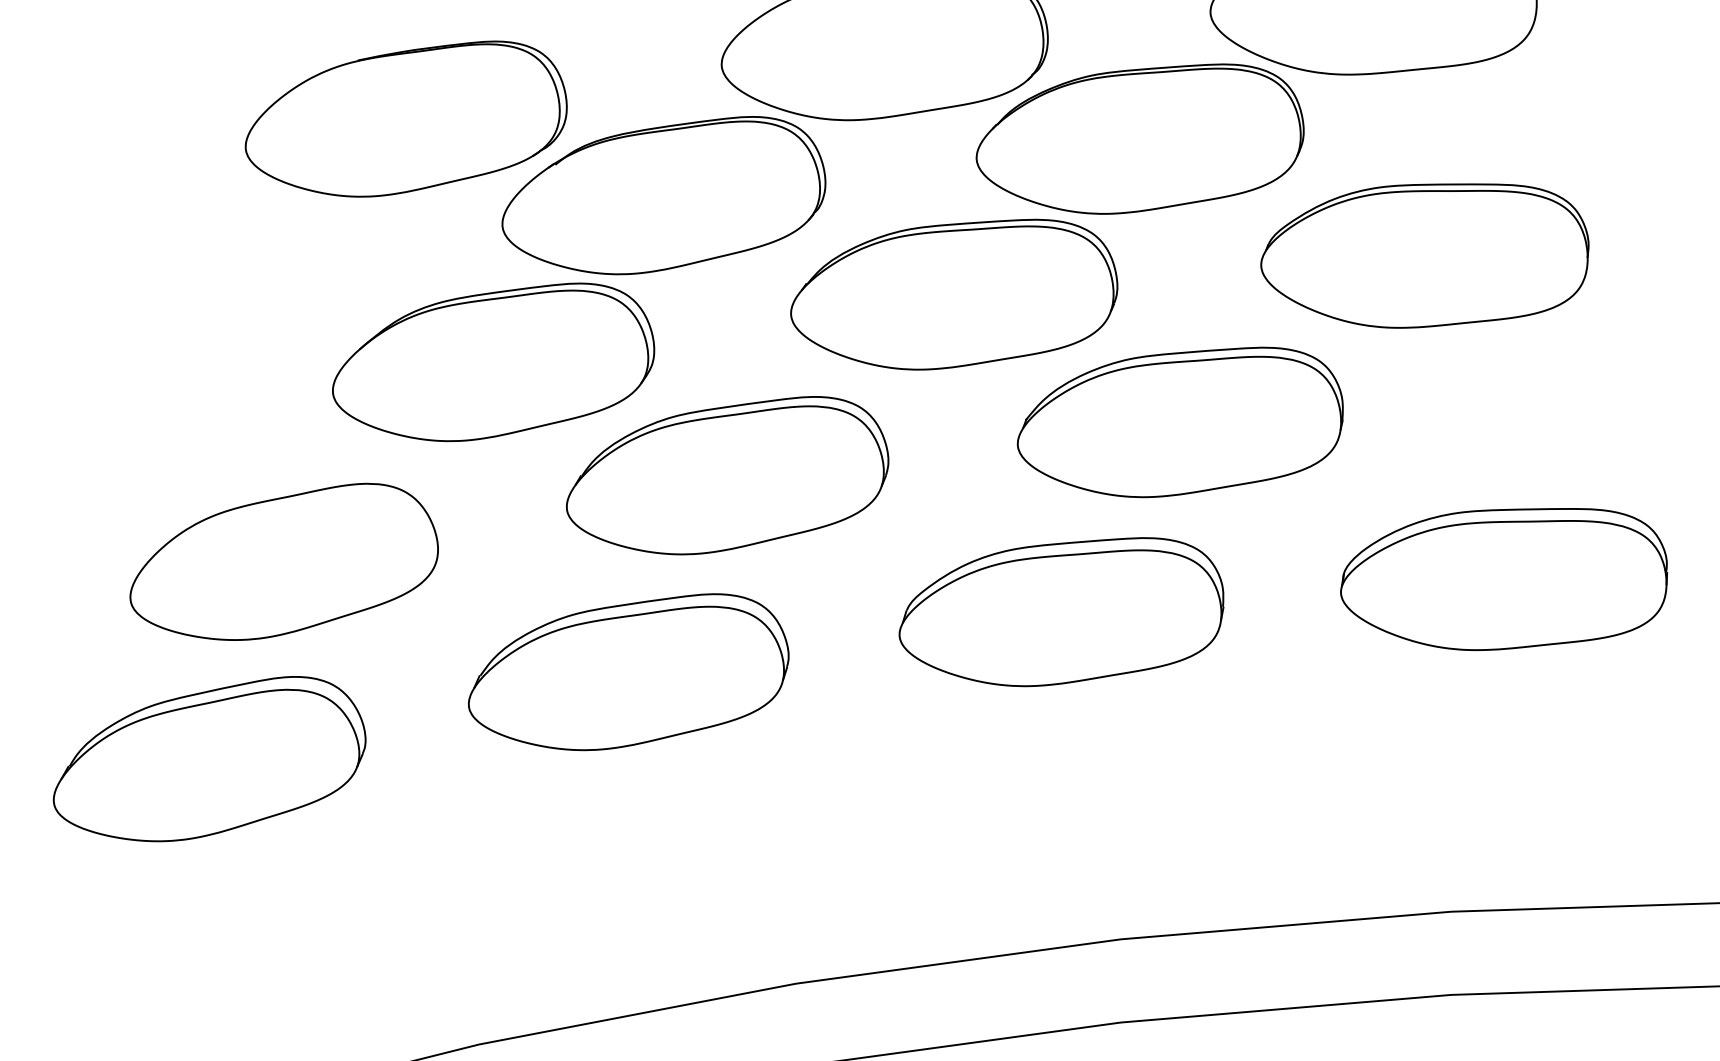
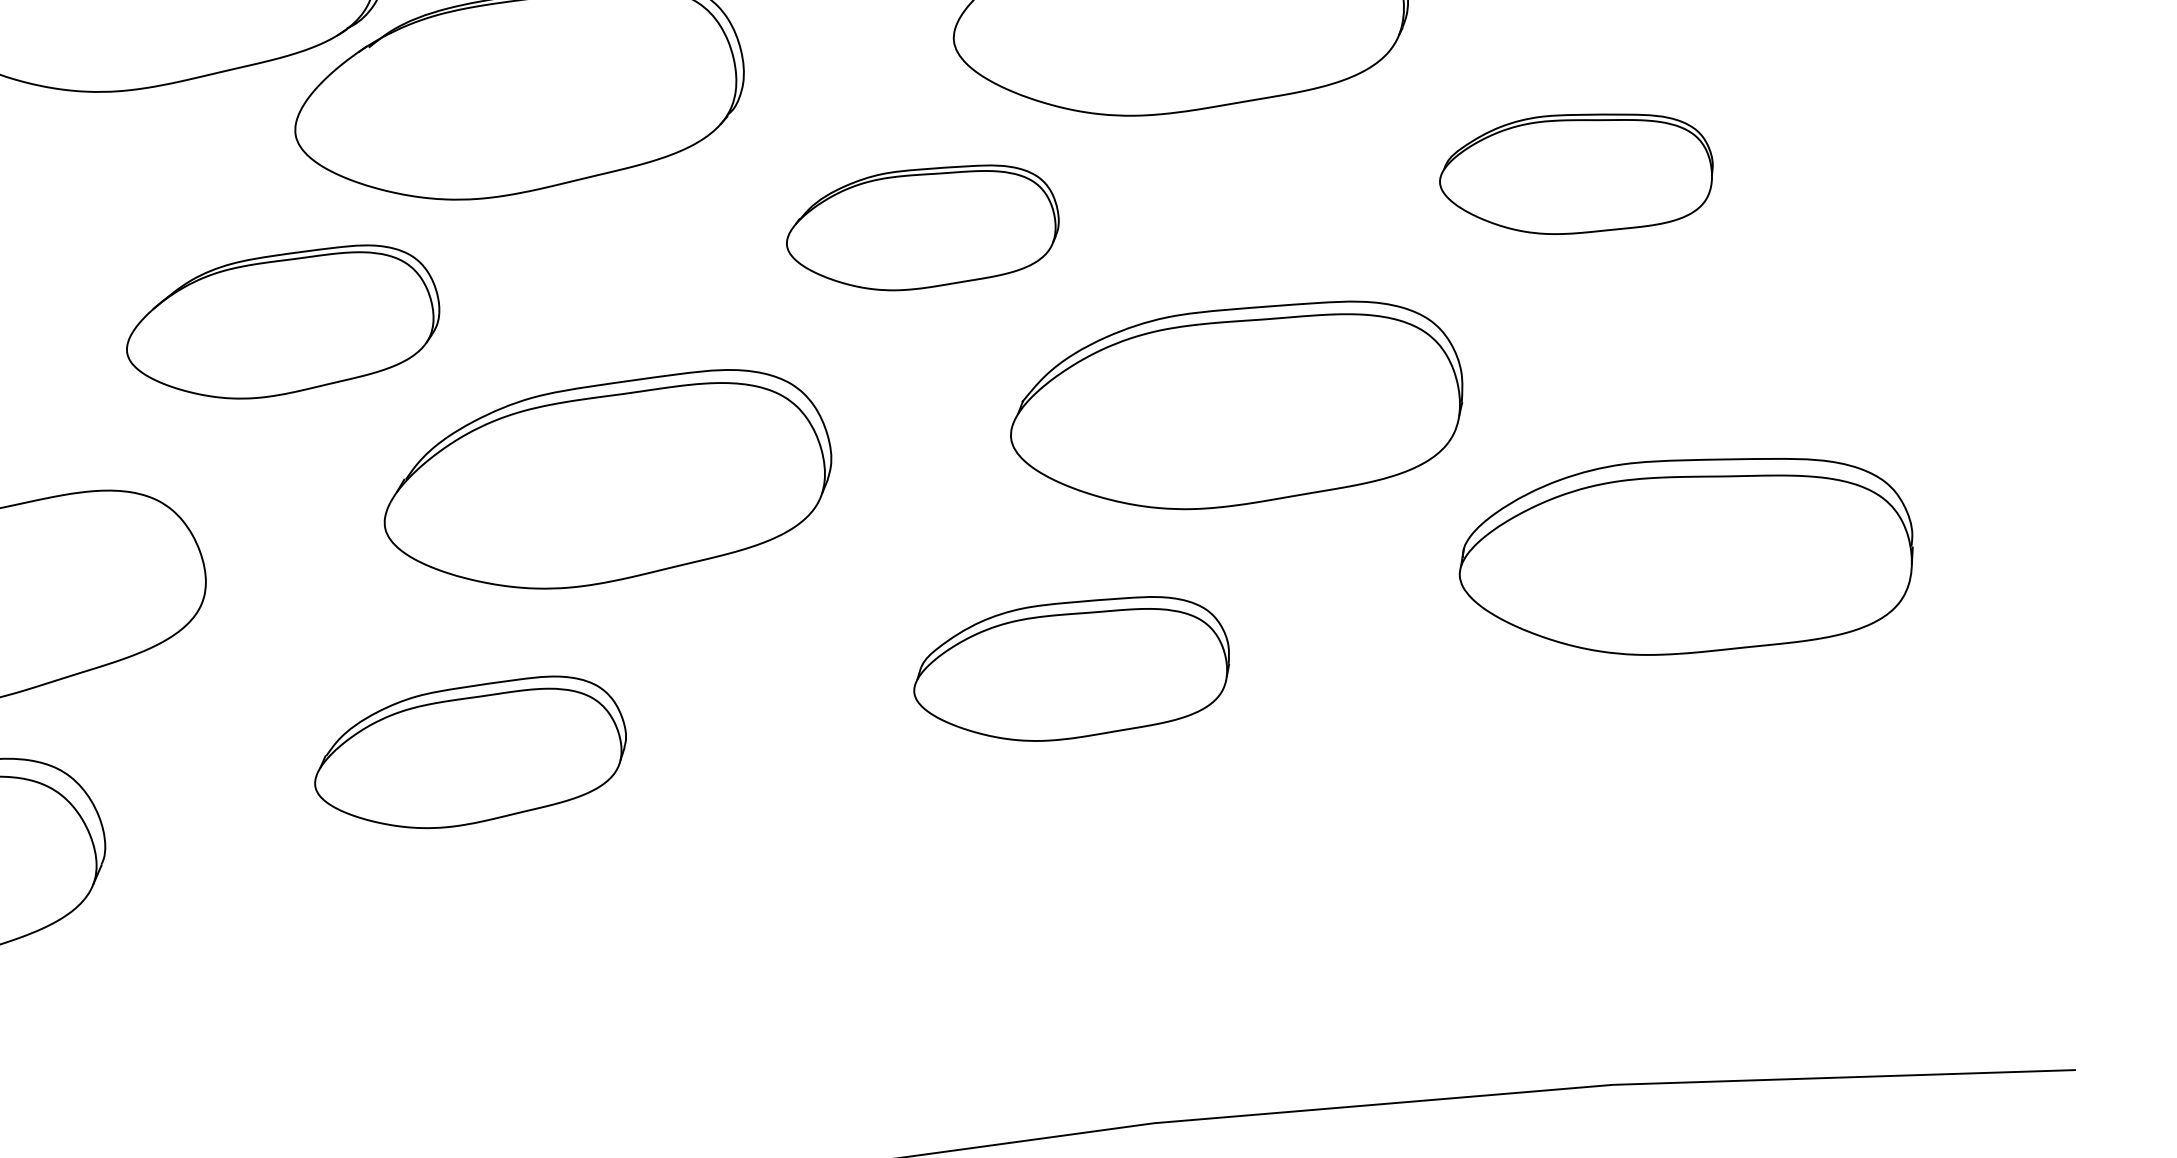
part: (1424, 255) -> (1575, 173), size x0.6
part: (954, 294) -> (923, 227), size x0.6
part: (493, 362) -> (282, 322), size x0.7
part: (1504, 579) -> (1686, 556), moved
part: (1061, 612) -> (1071, 669), size x0.7
part: (628, 672) -> (470, 752), size x0.7

